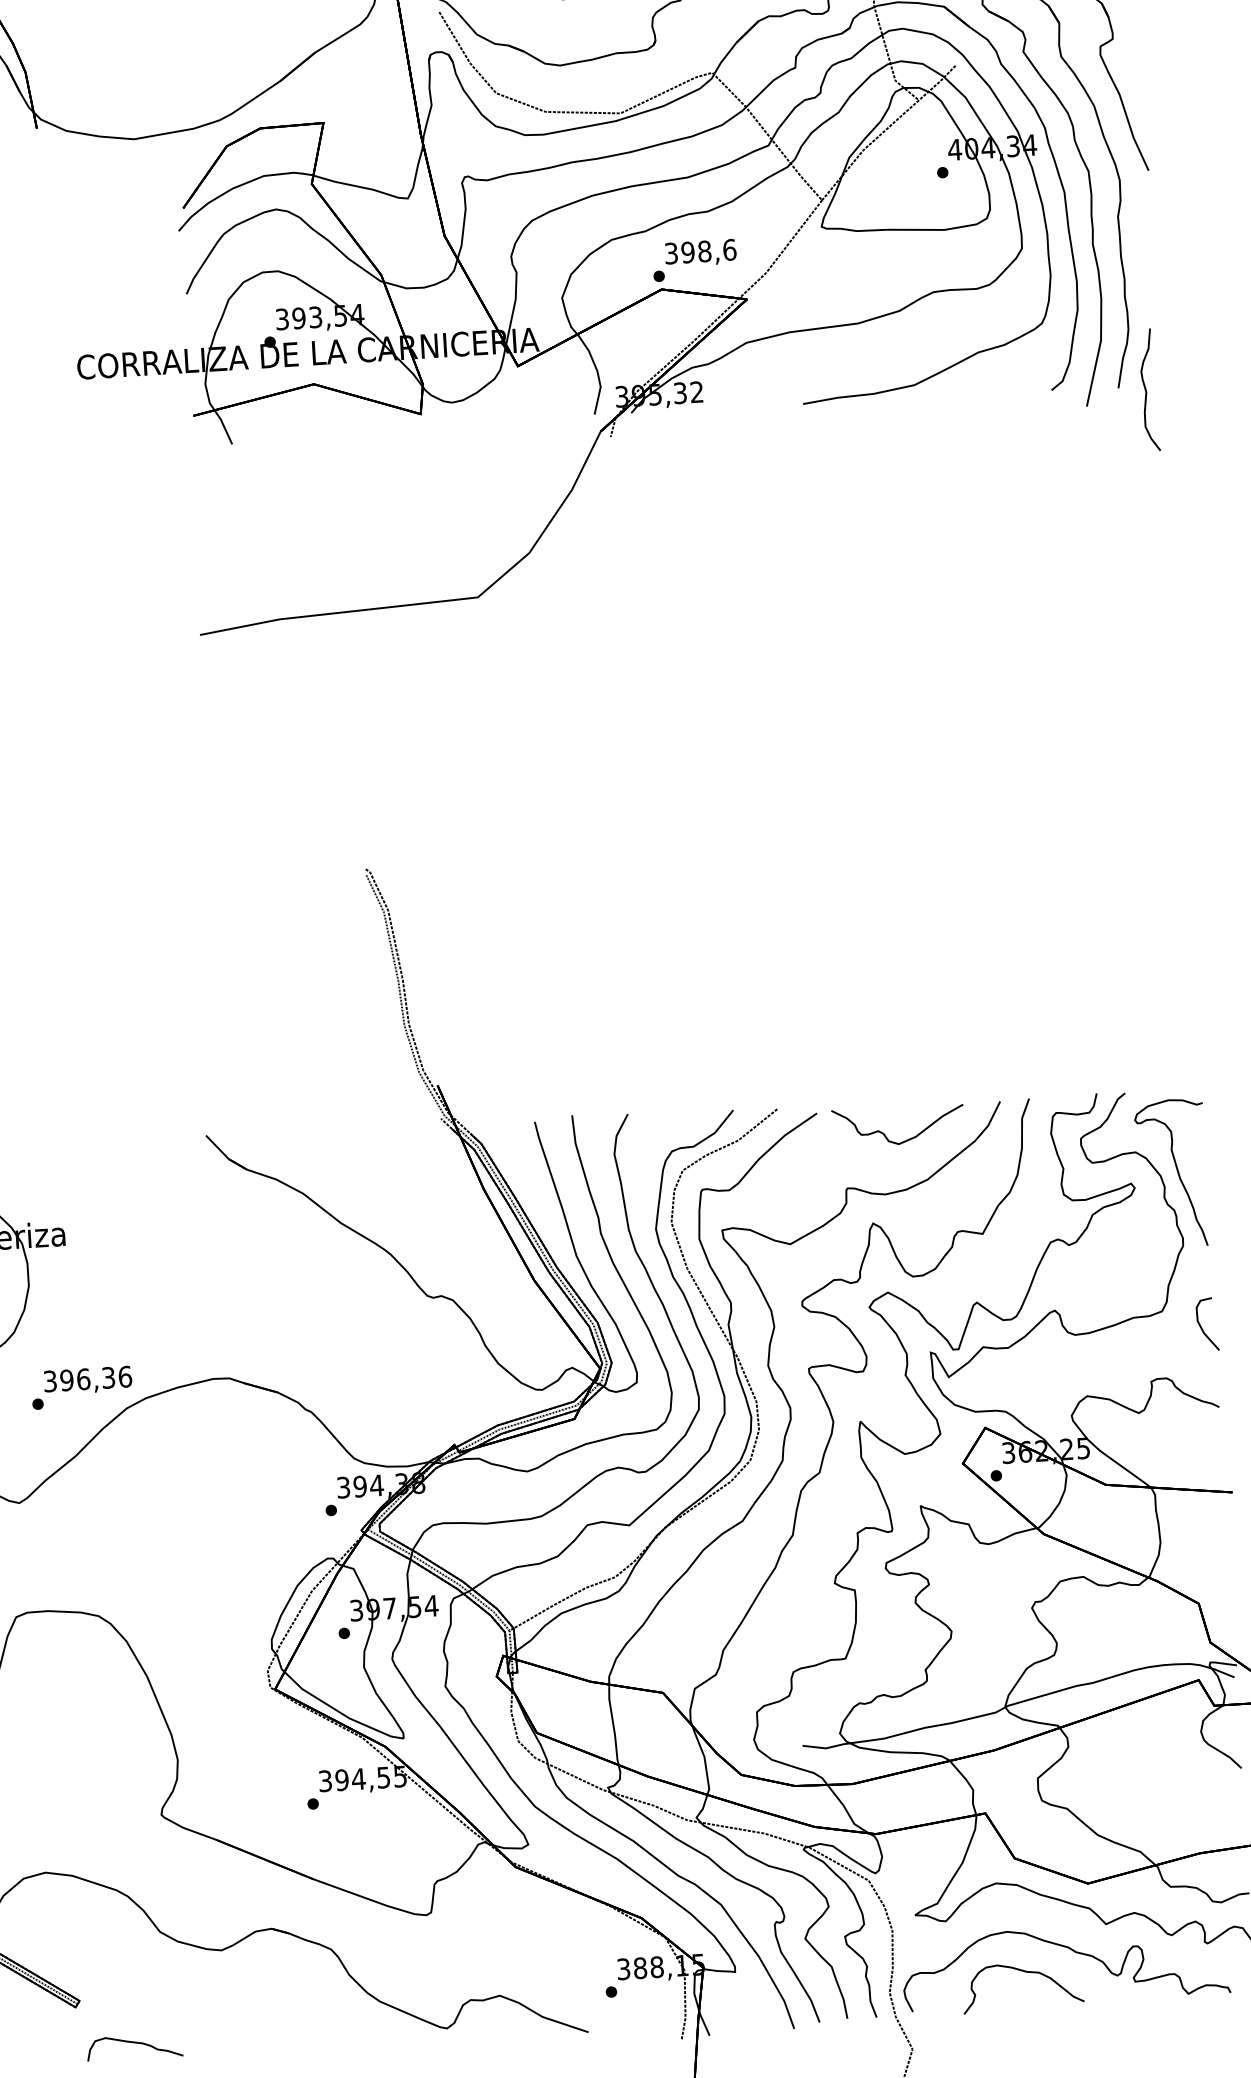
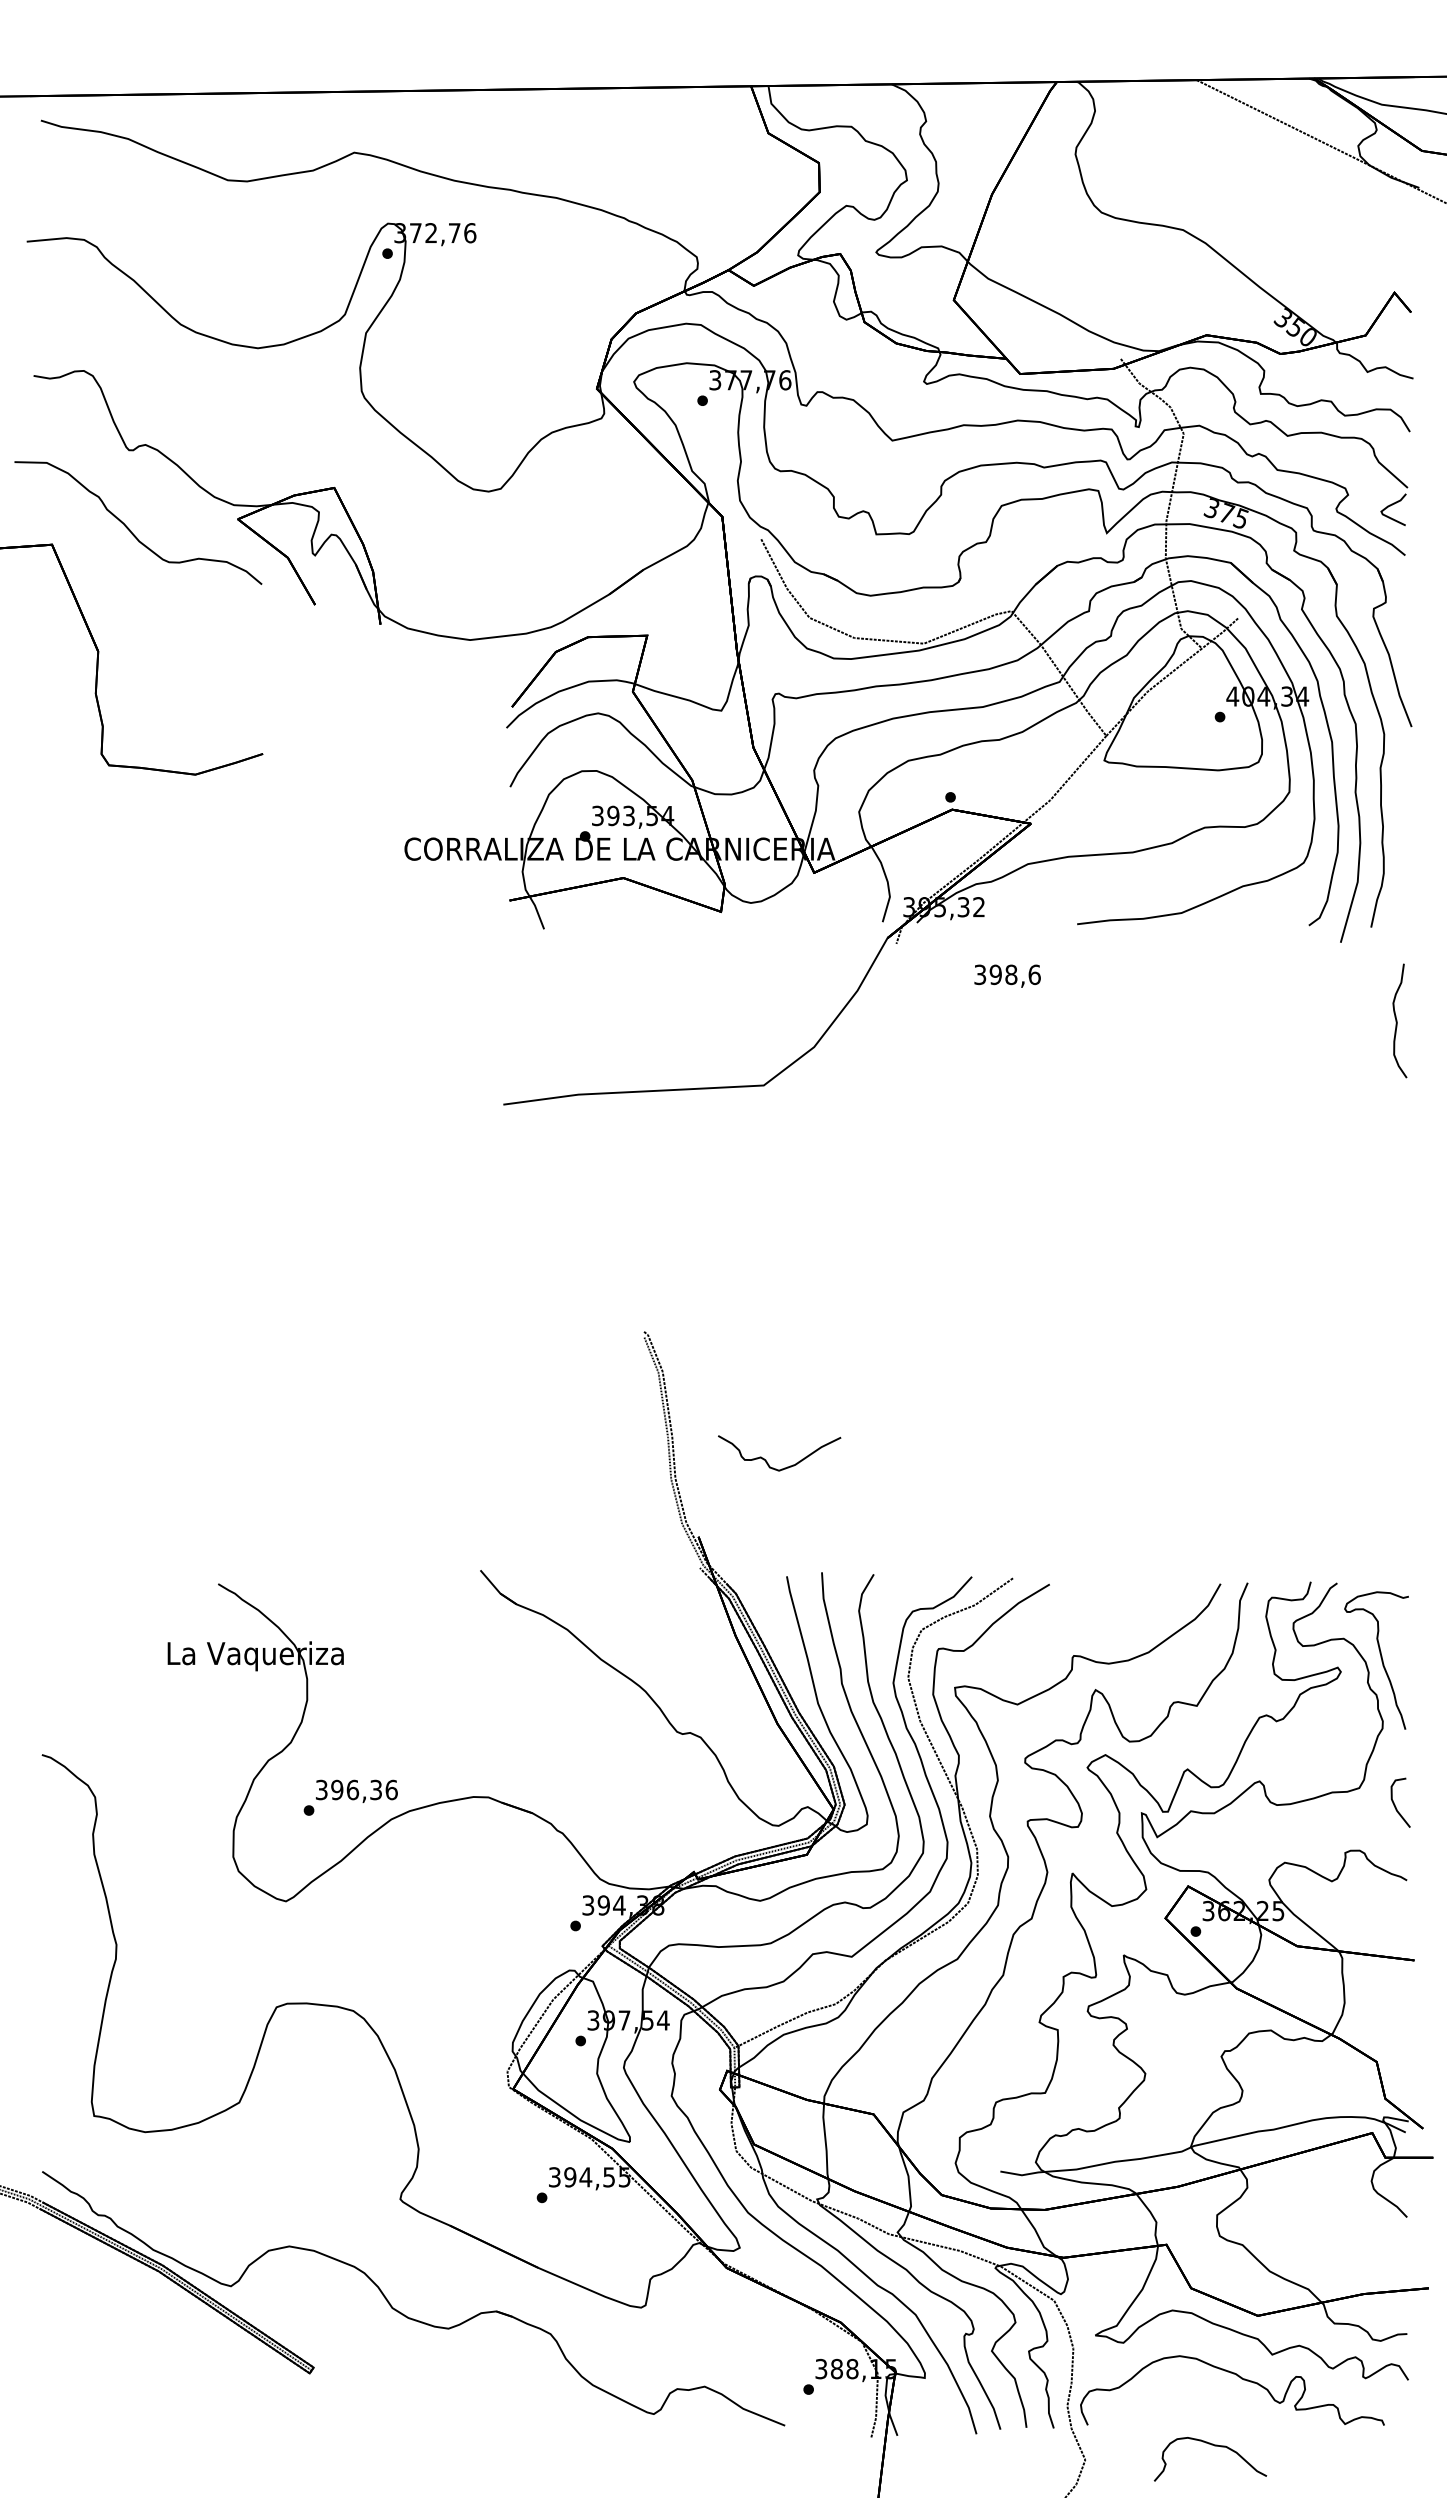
text: (700, 252) -> (1007, 975), moved
curve: (1146, 389) -> (1397, 1020), moved
curve: (885, 1135) -> (767, 1461), moved
curve: (1026, 1973) -> (1214, 2446), moved
curve: (134, 2043) -> (362, 2410), removed

